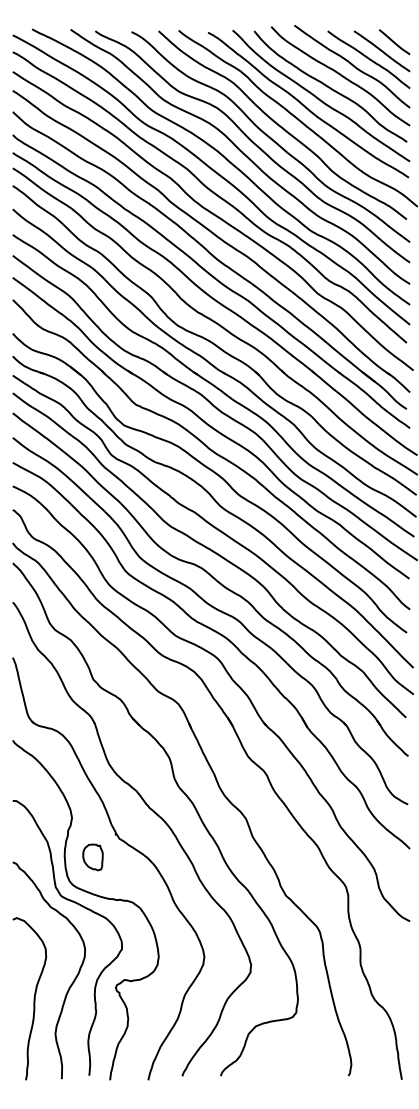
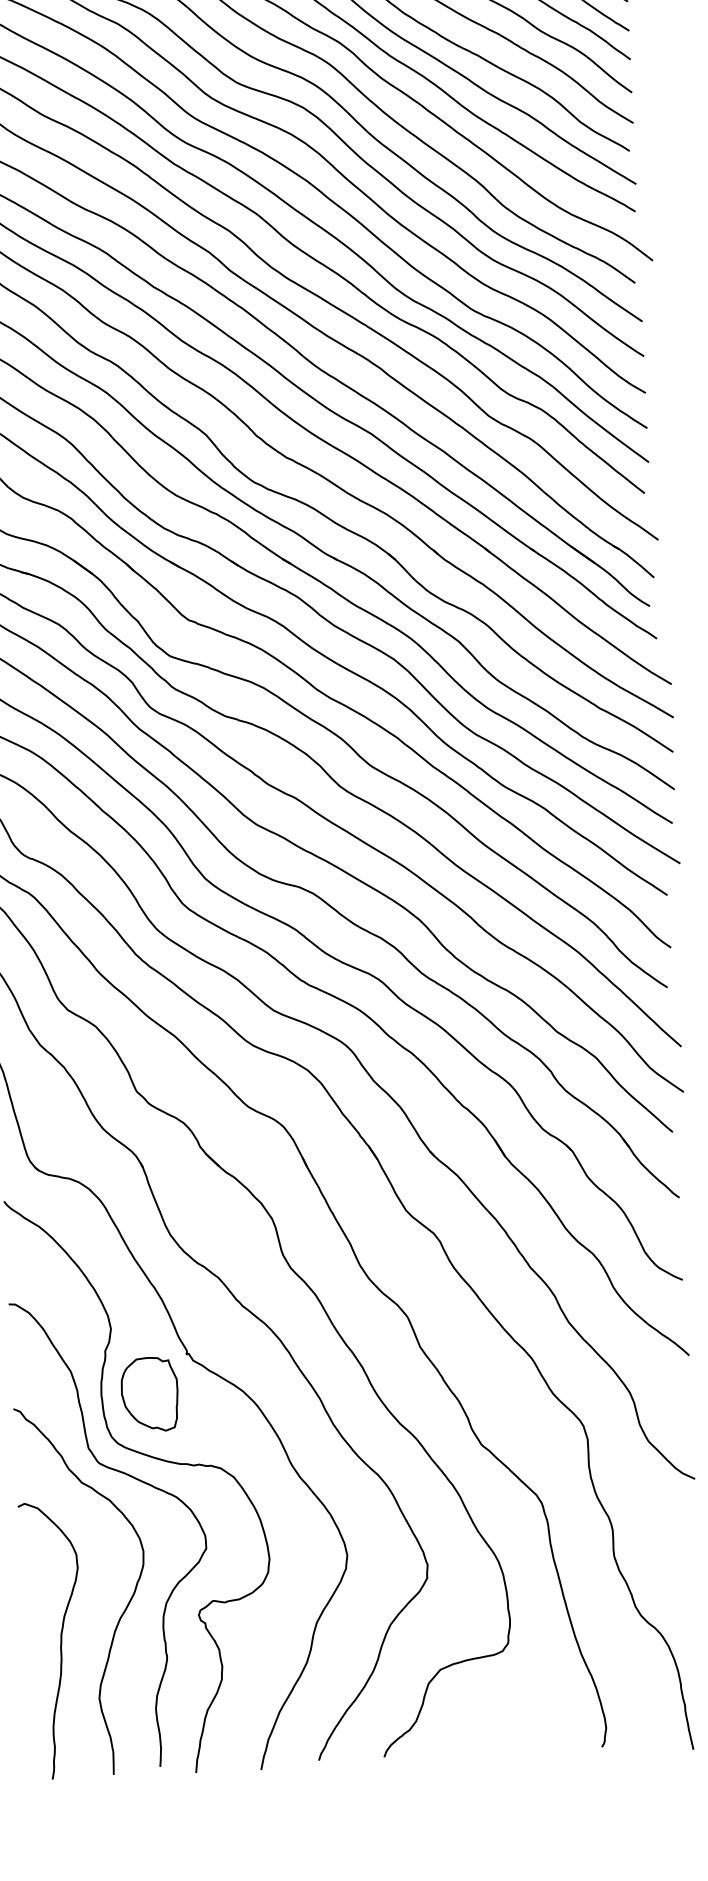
part: (92, 857) -> (148, 1394), size x1.67

